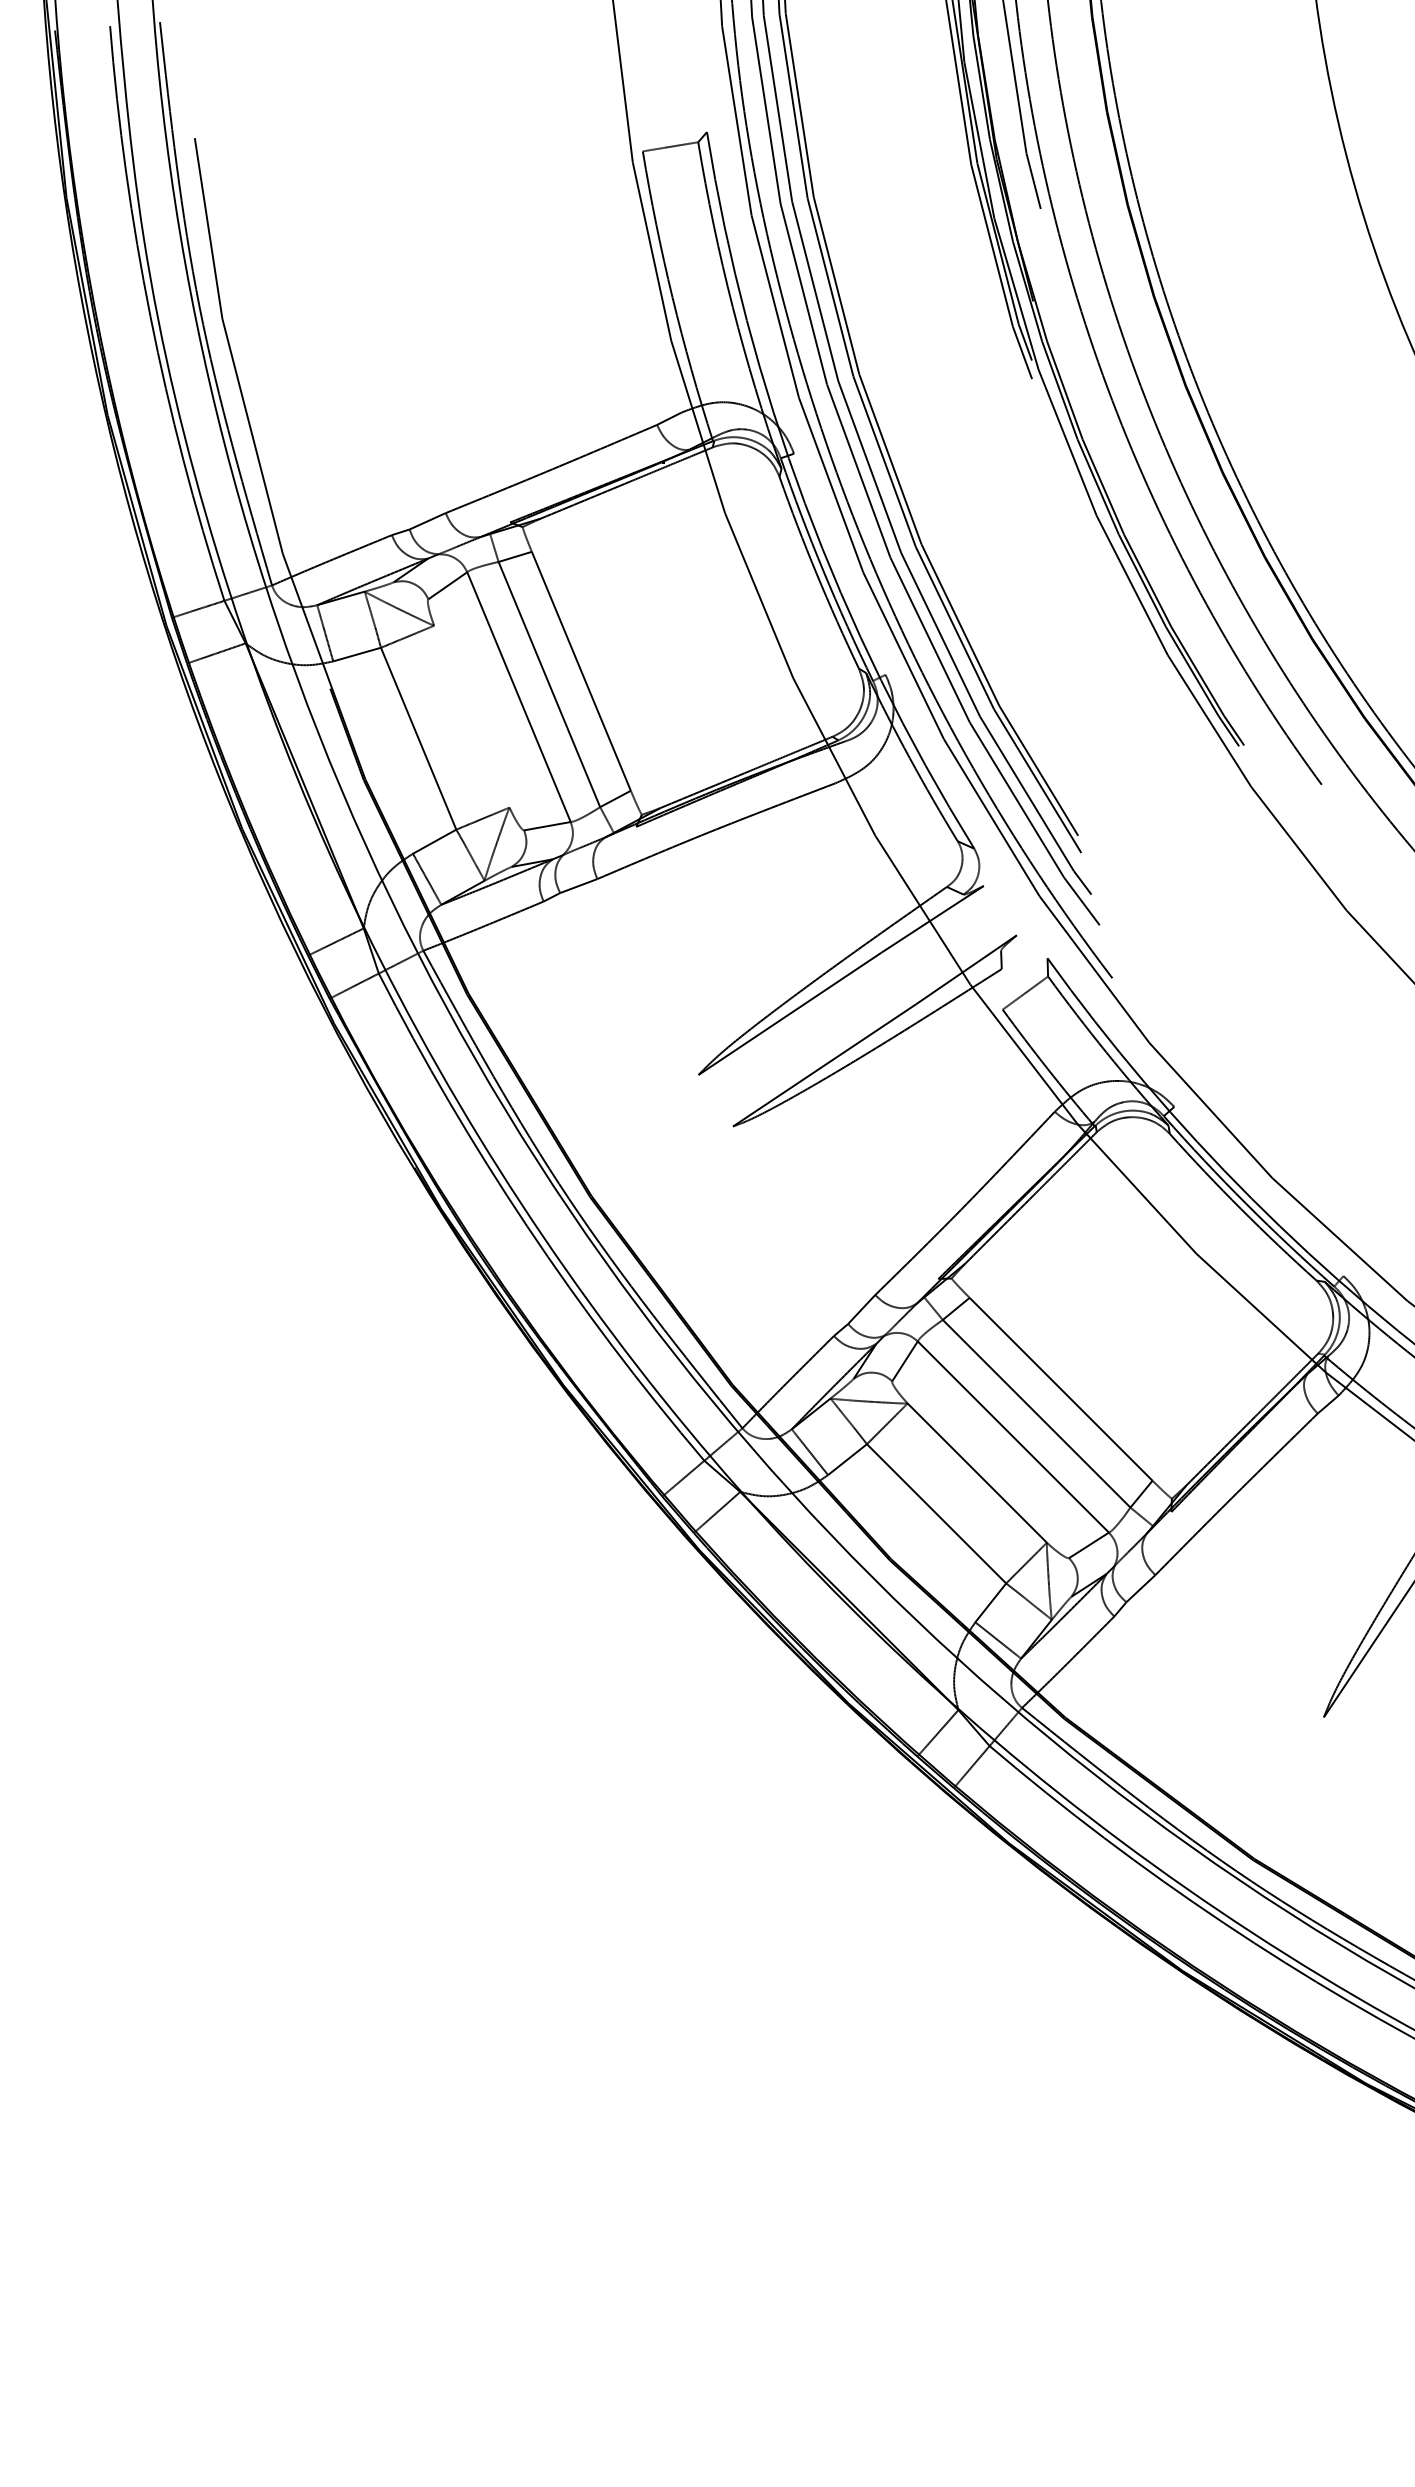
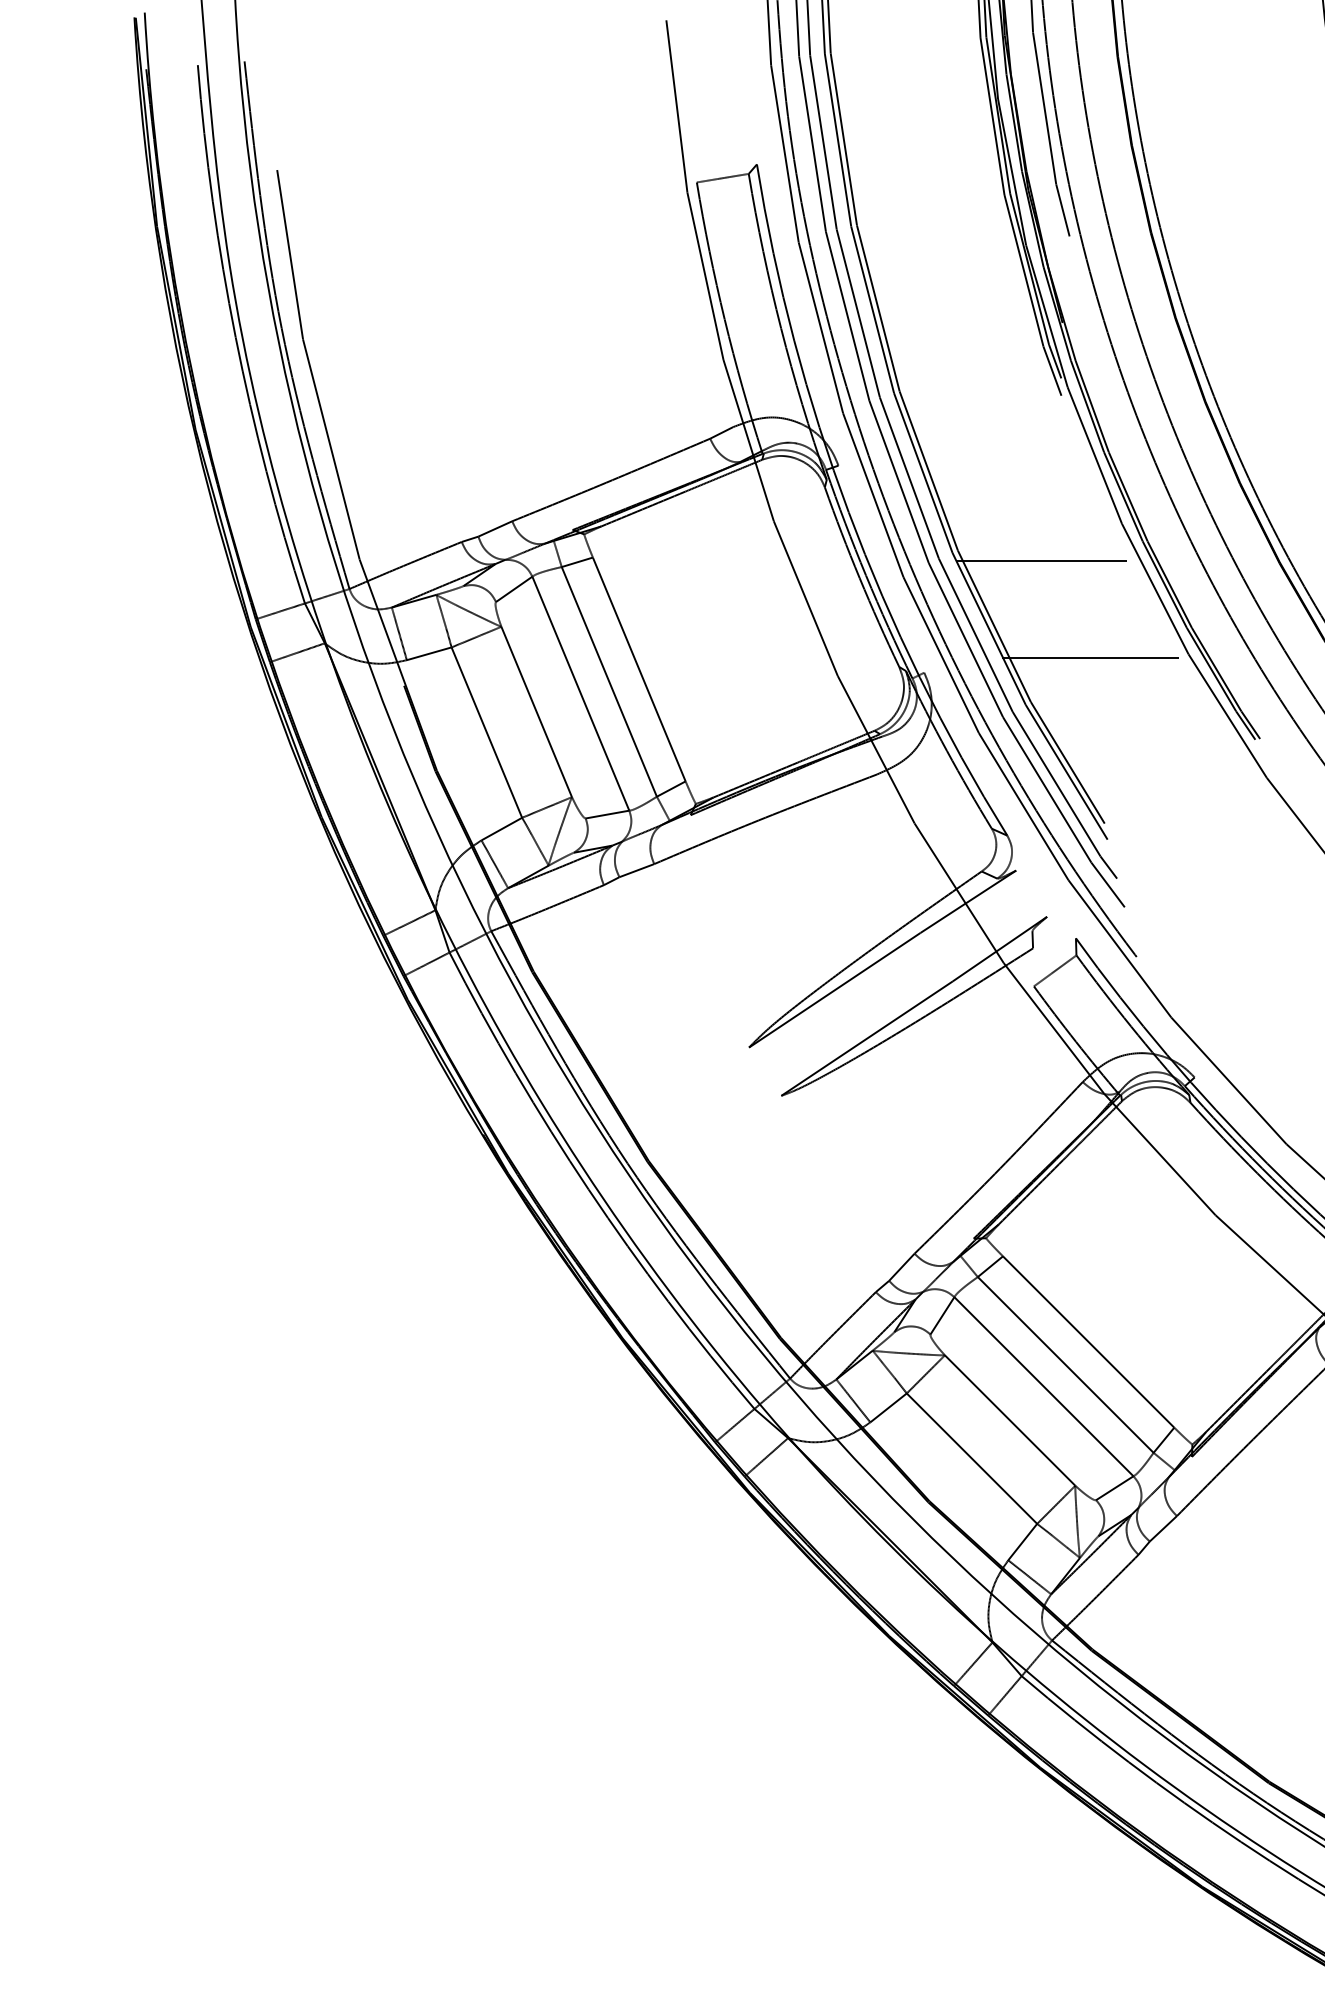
line: (1010, 555) -> (1041, 561), added
line: (1062, 659) -> (1089, 658), added
line: (471, 716) -> (536, 711), added

